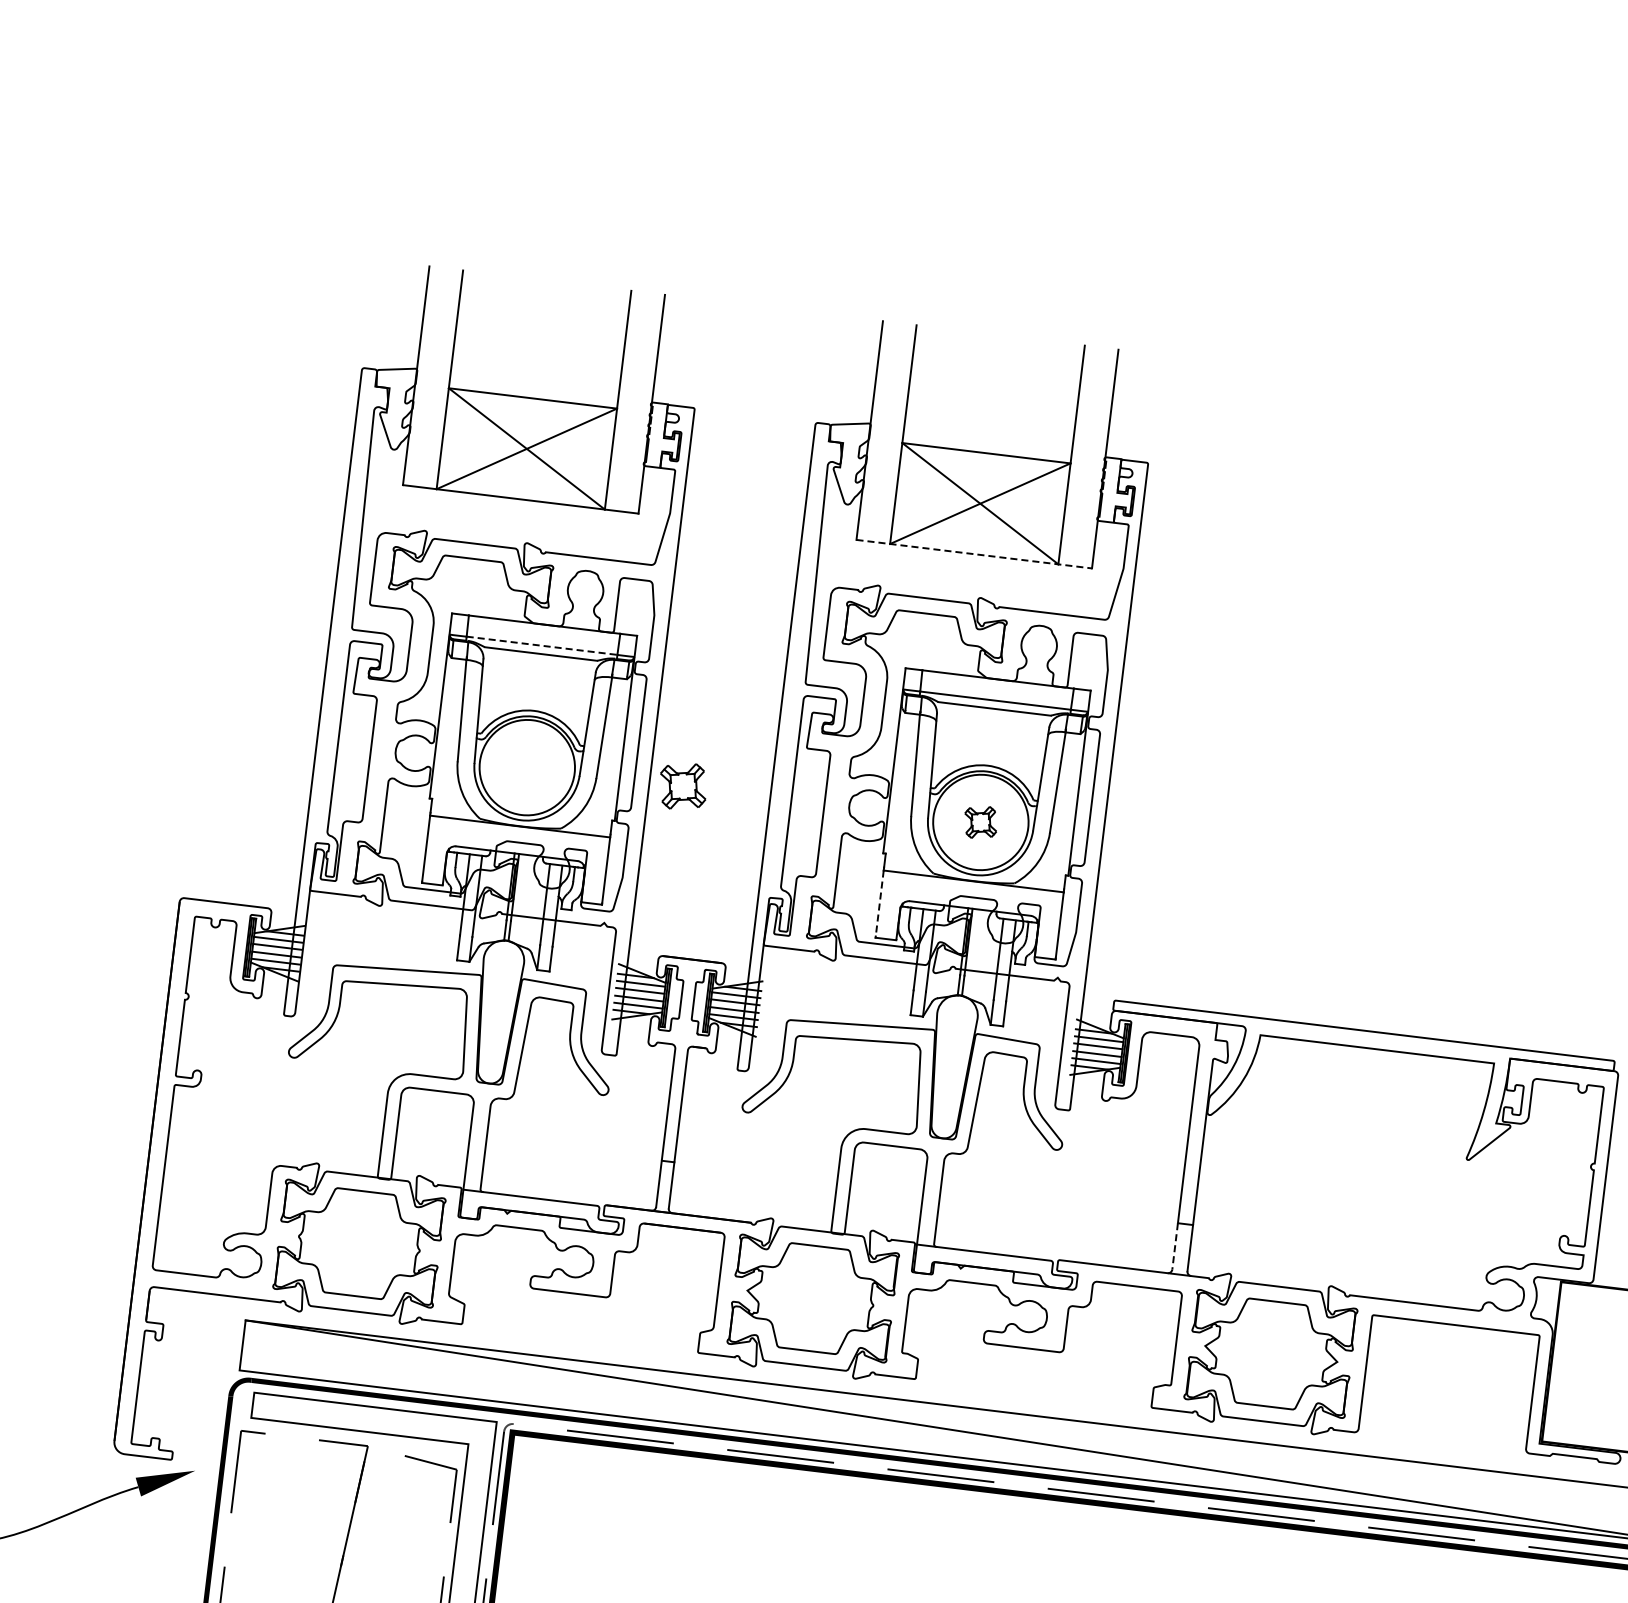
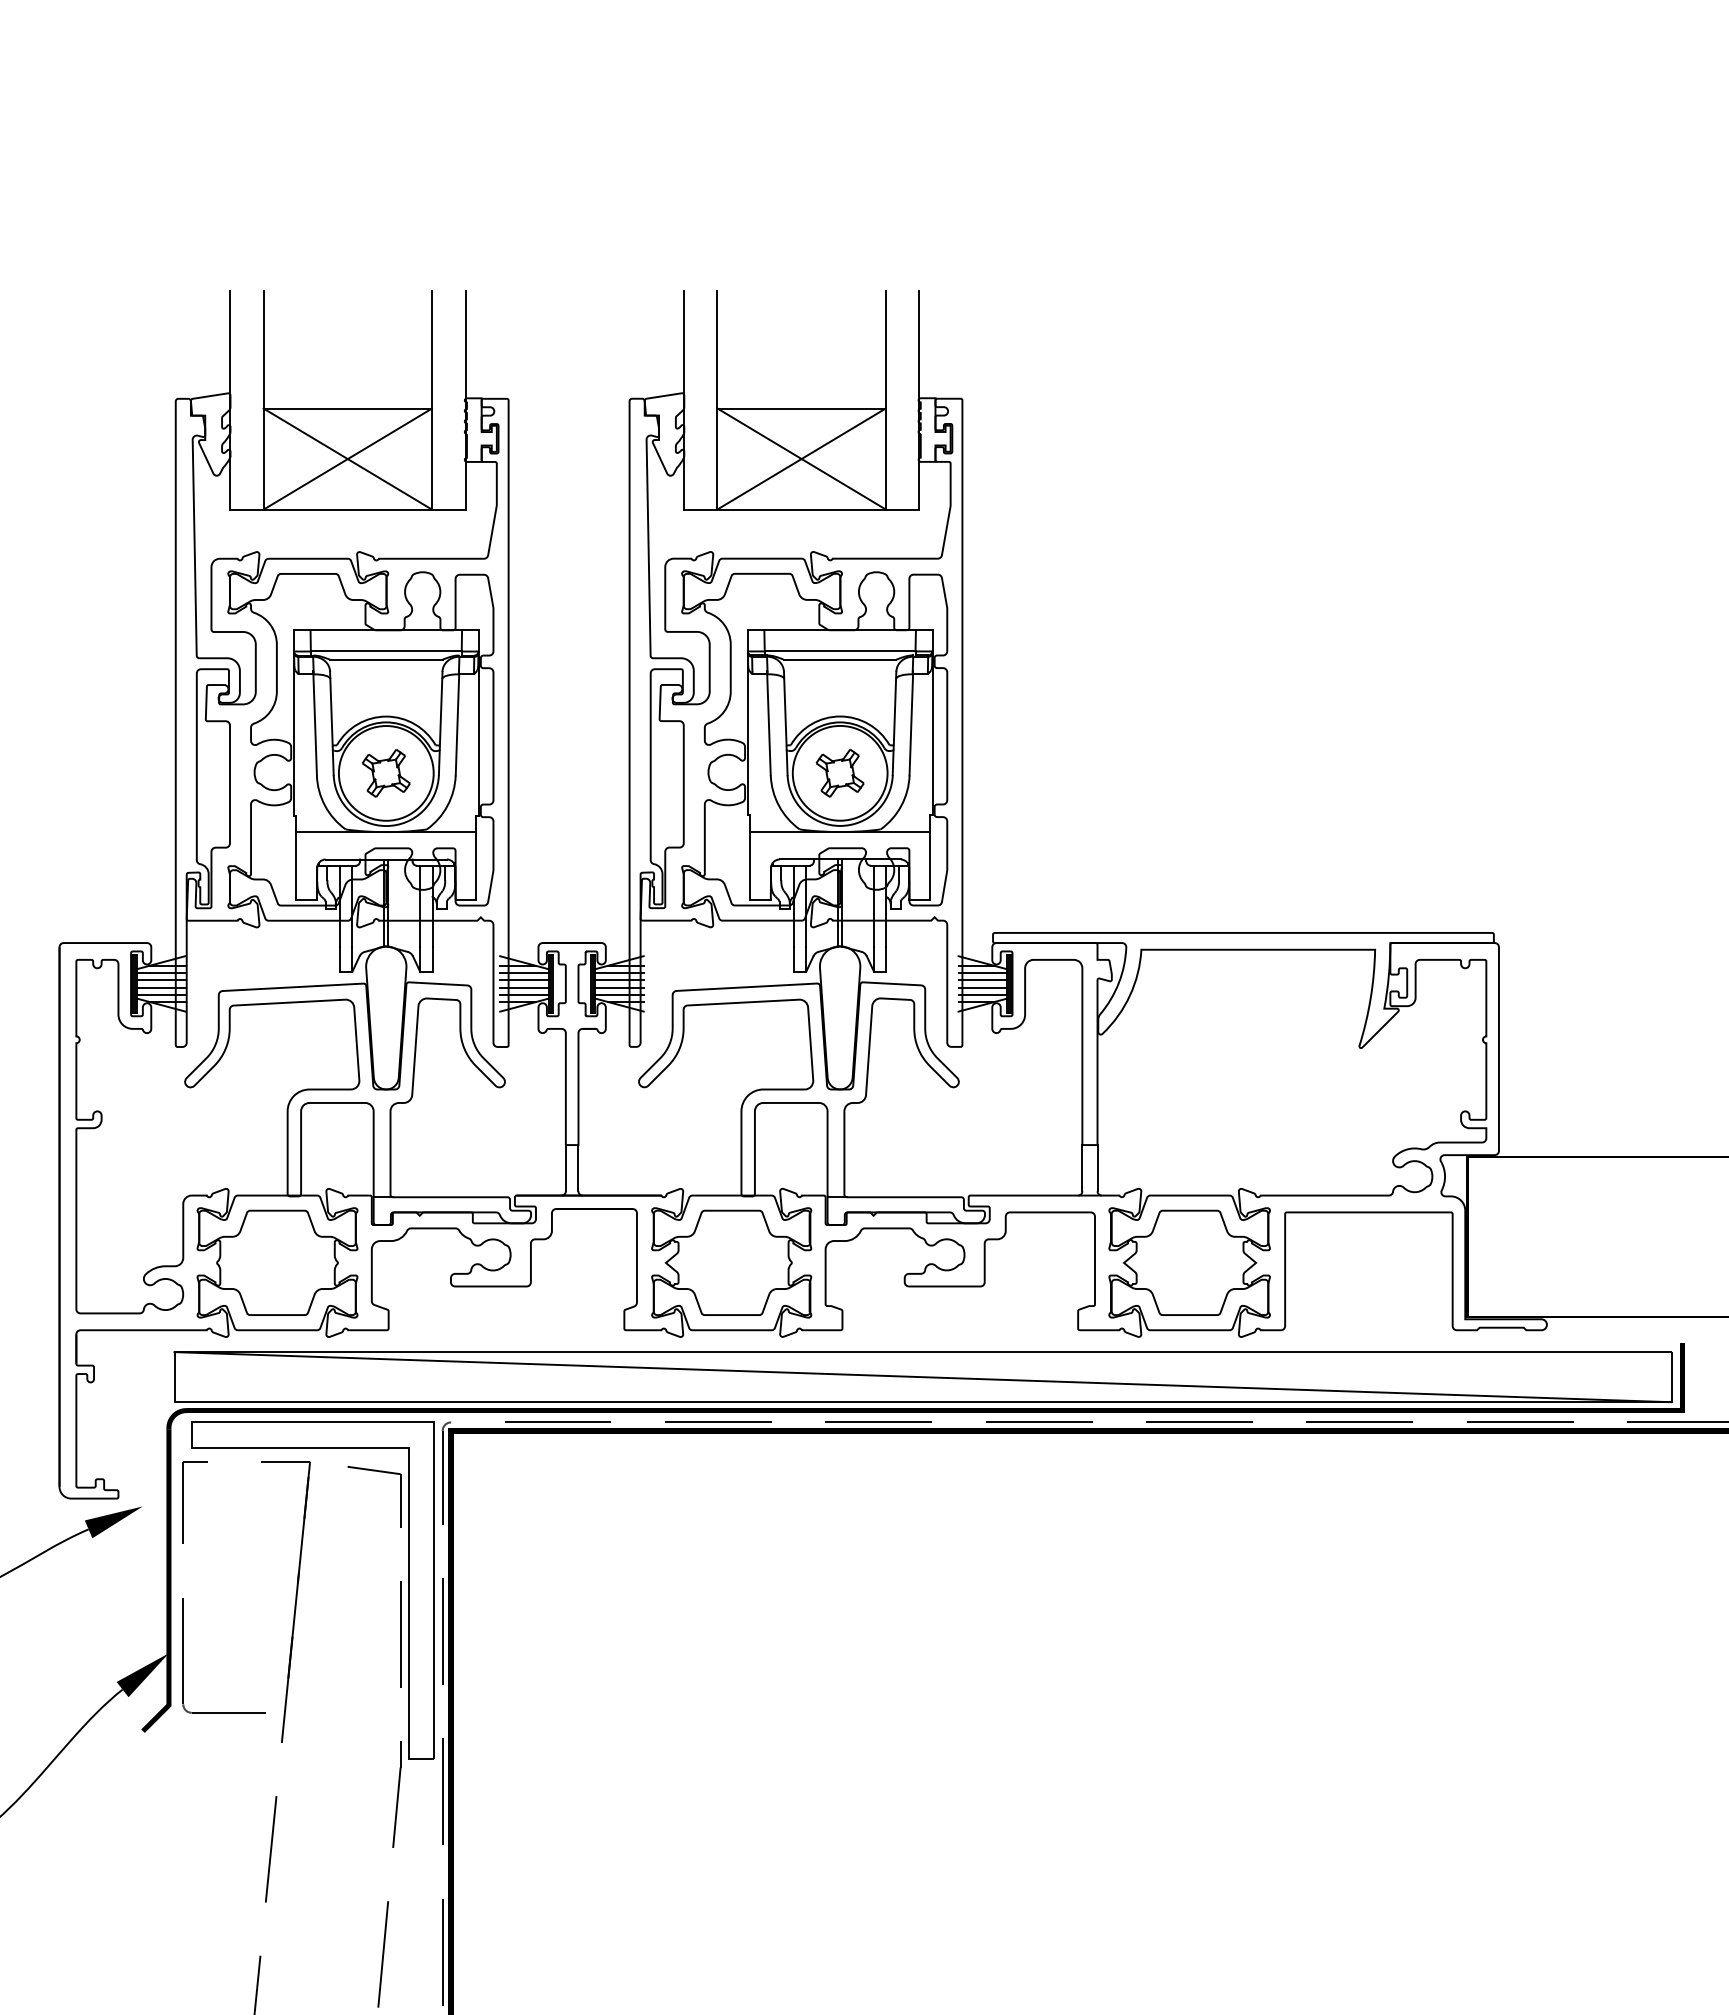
line: (974, 554) -> (801, 509), dashed -> solid
line: (542, 645) -> (386, 651), dashed -> solid
part: (683, 786) -> (386, 773), moved
part: (980, 822) -> (839, 773), size x1.43
line: (880, 903) -> (750, 865), dashed -> solid
line: (1175, 1246) -> (1082, 1168), dashed -> solid

